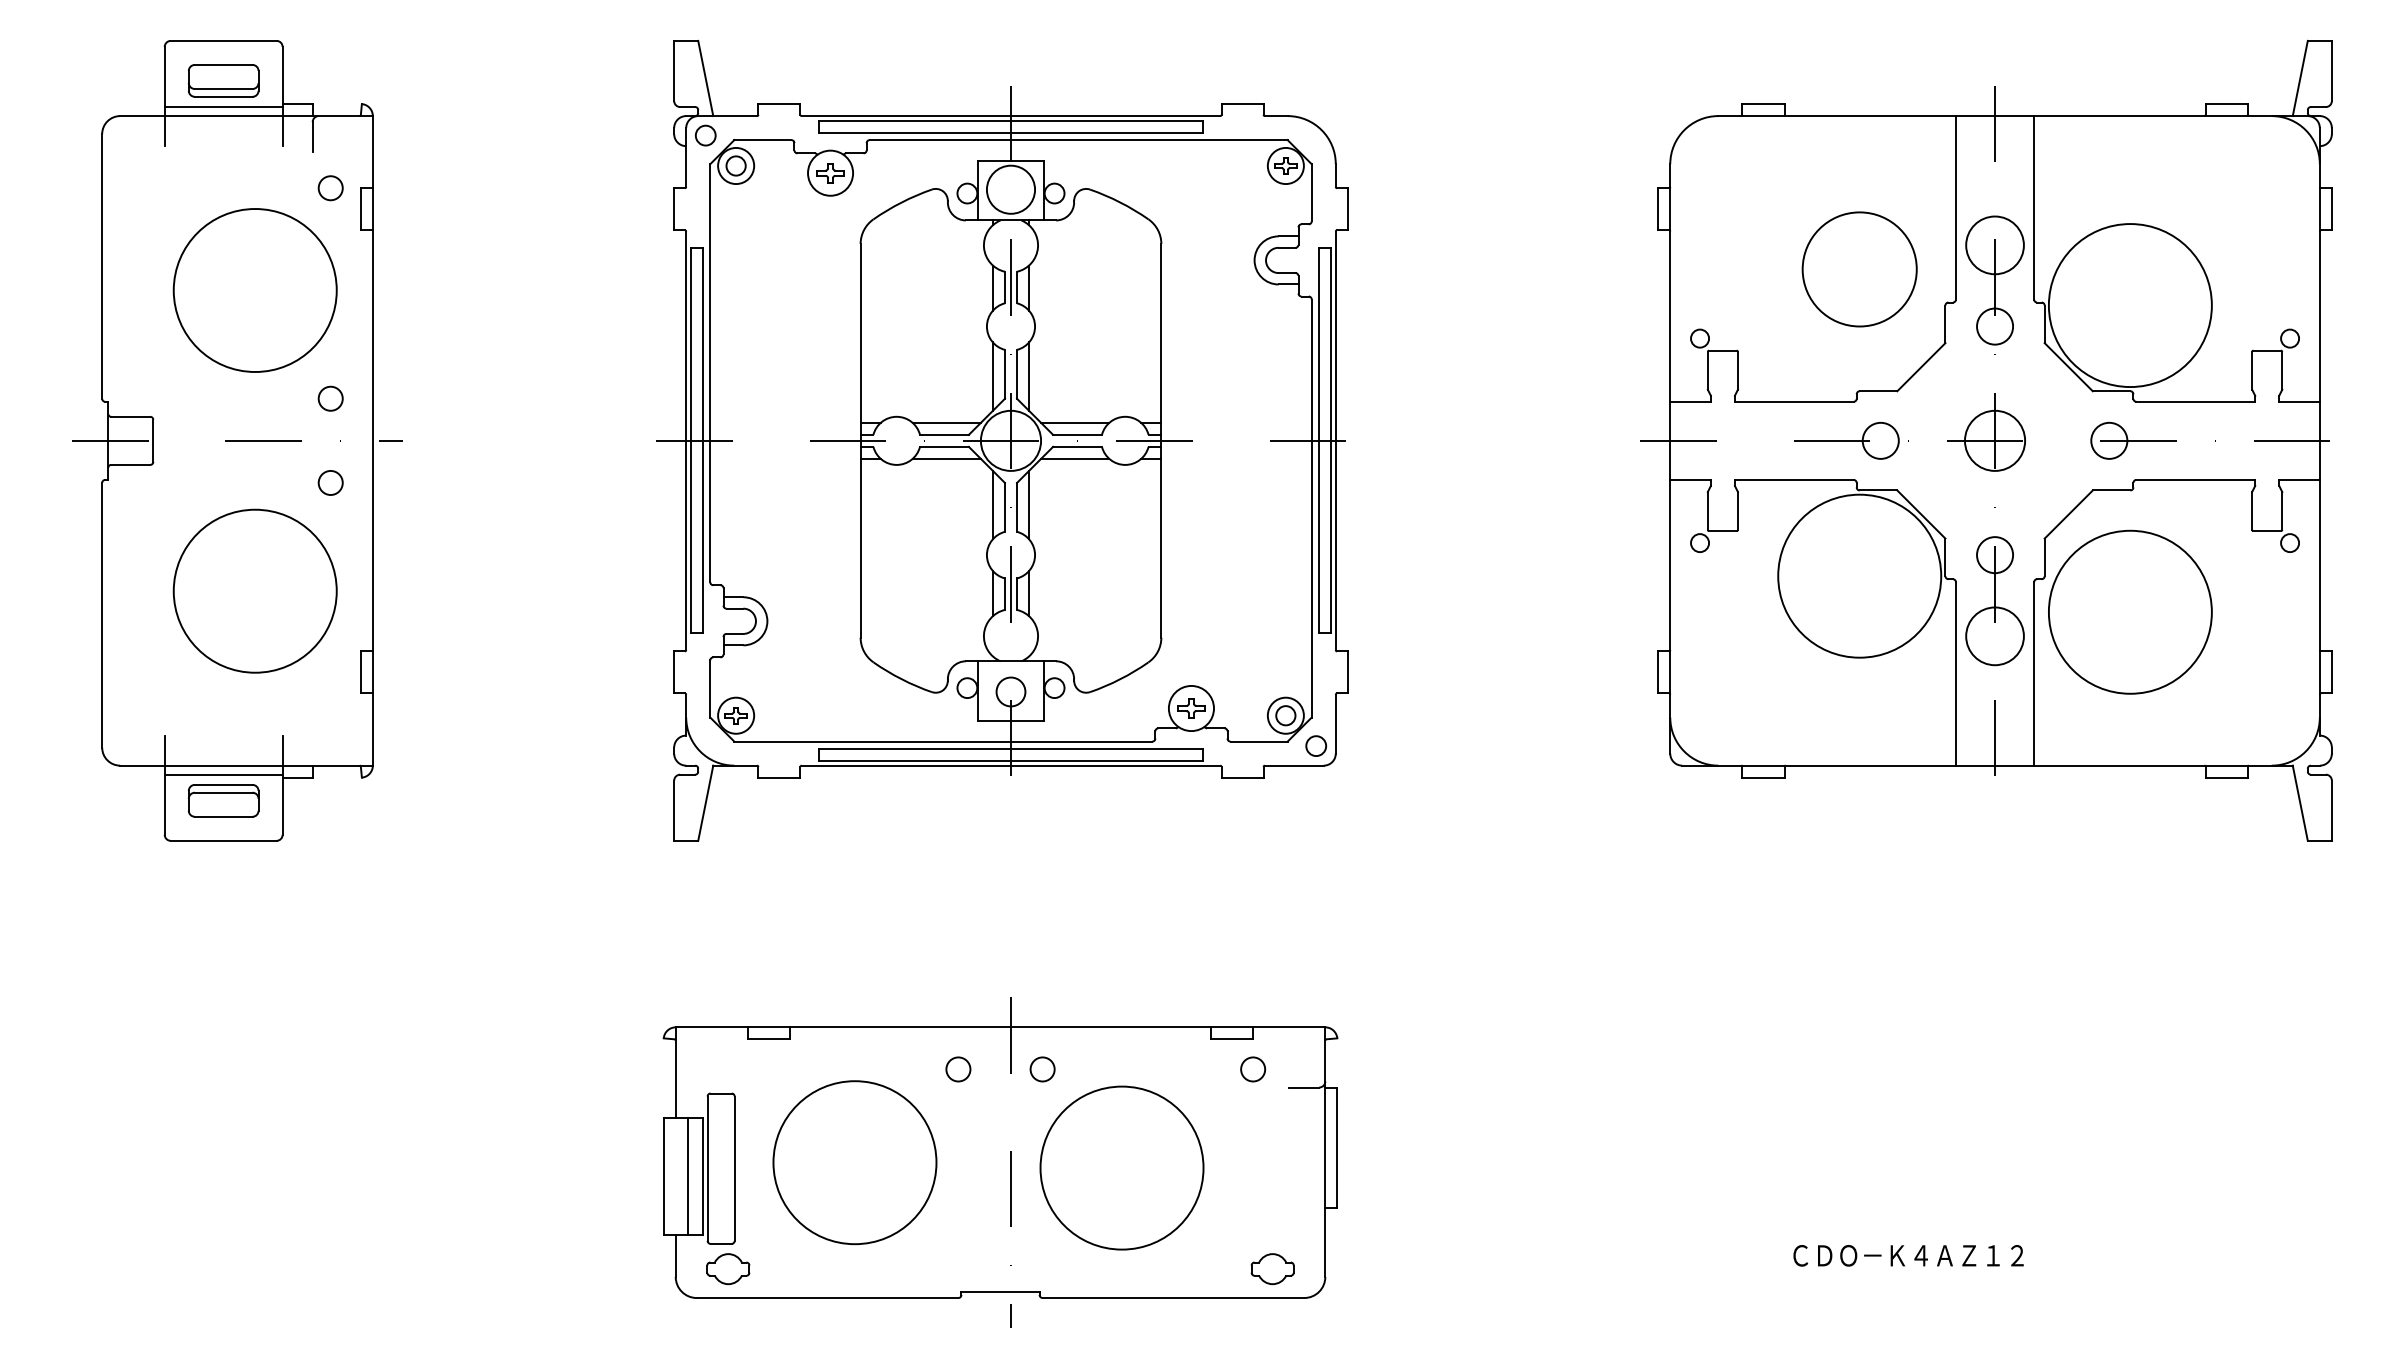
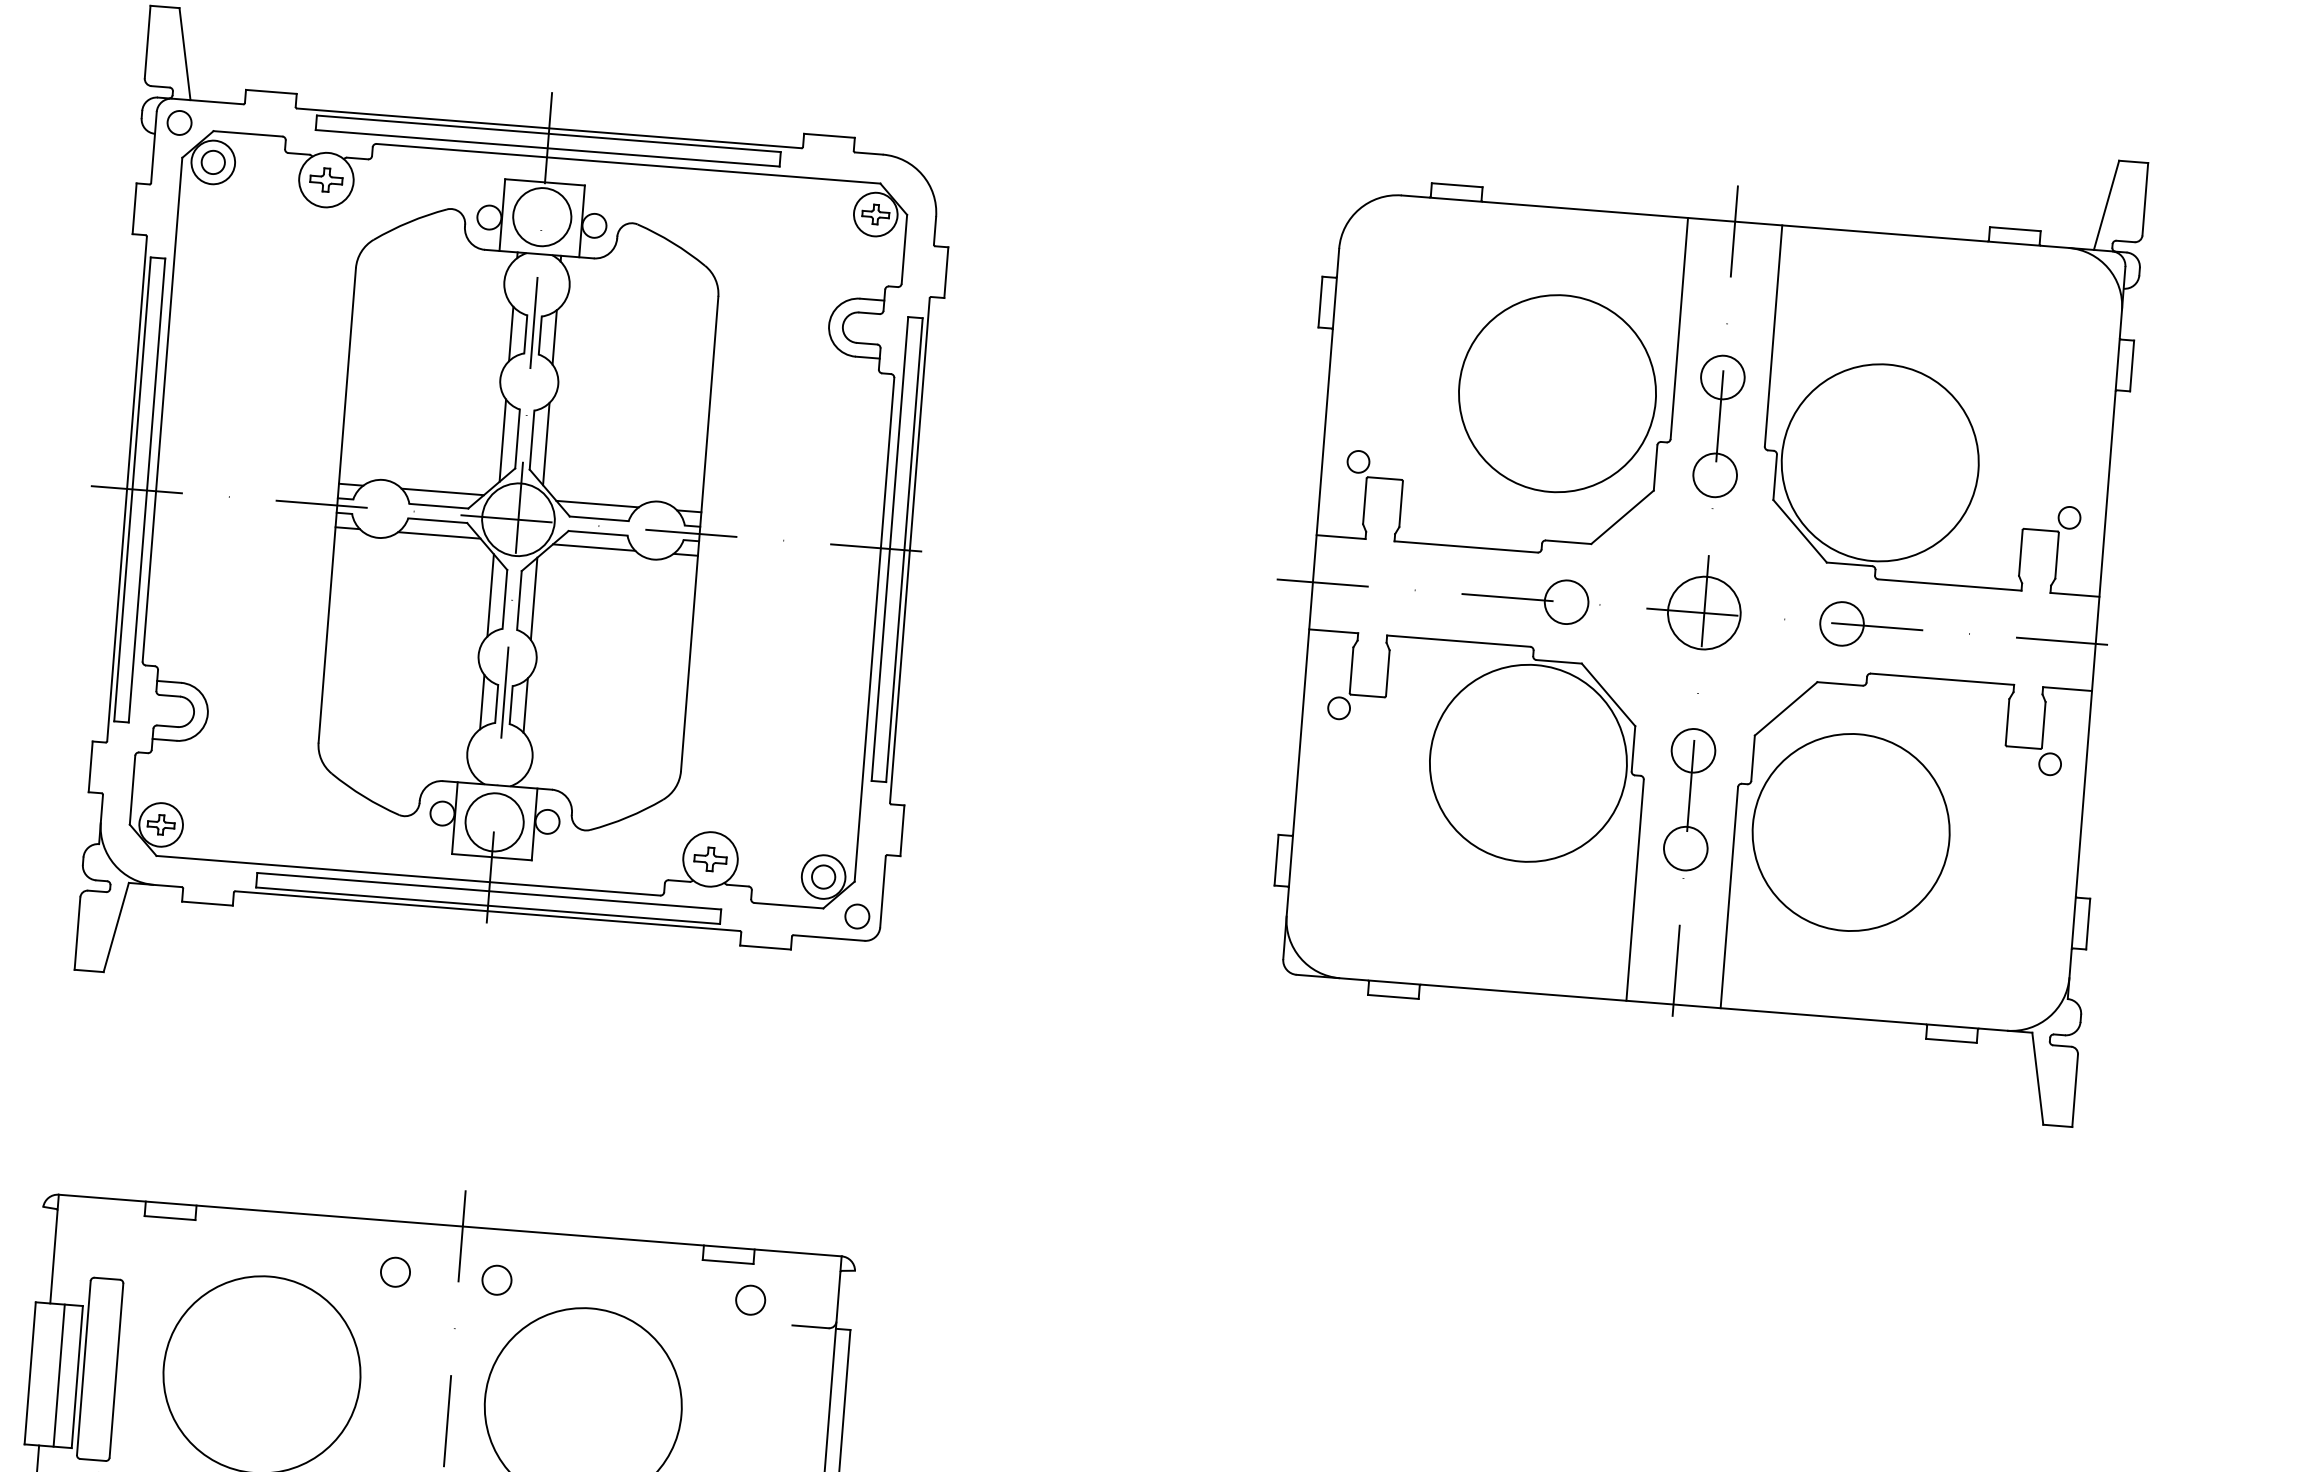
circle: (1995, 245) -> (1723, 377), size x0.62
circle: (1859, 268) -> (1557, 392), size x1.43
circle: (1995, 636) -> (1686, 848), size x0.62
circle: (1010, 691) -> (494, 821), size x1.67

